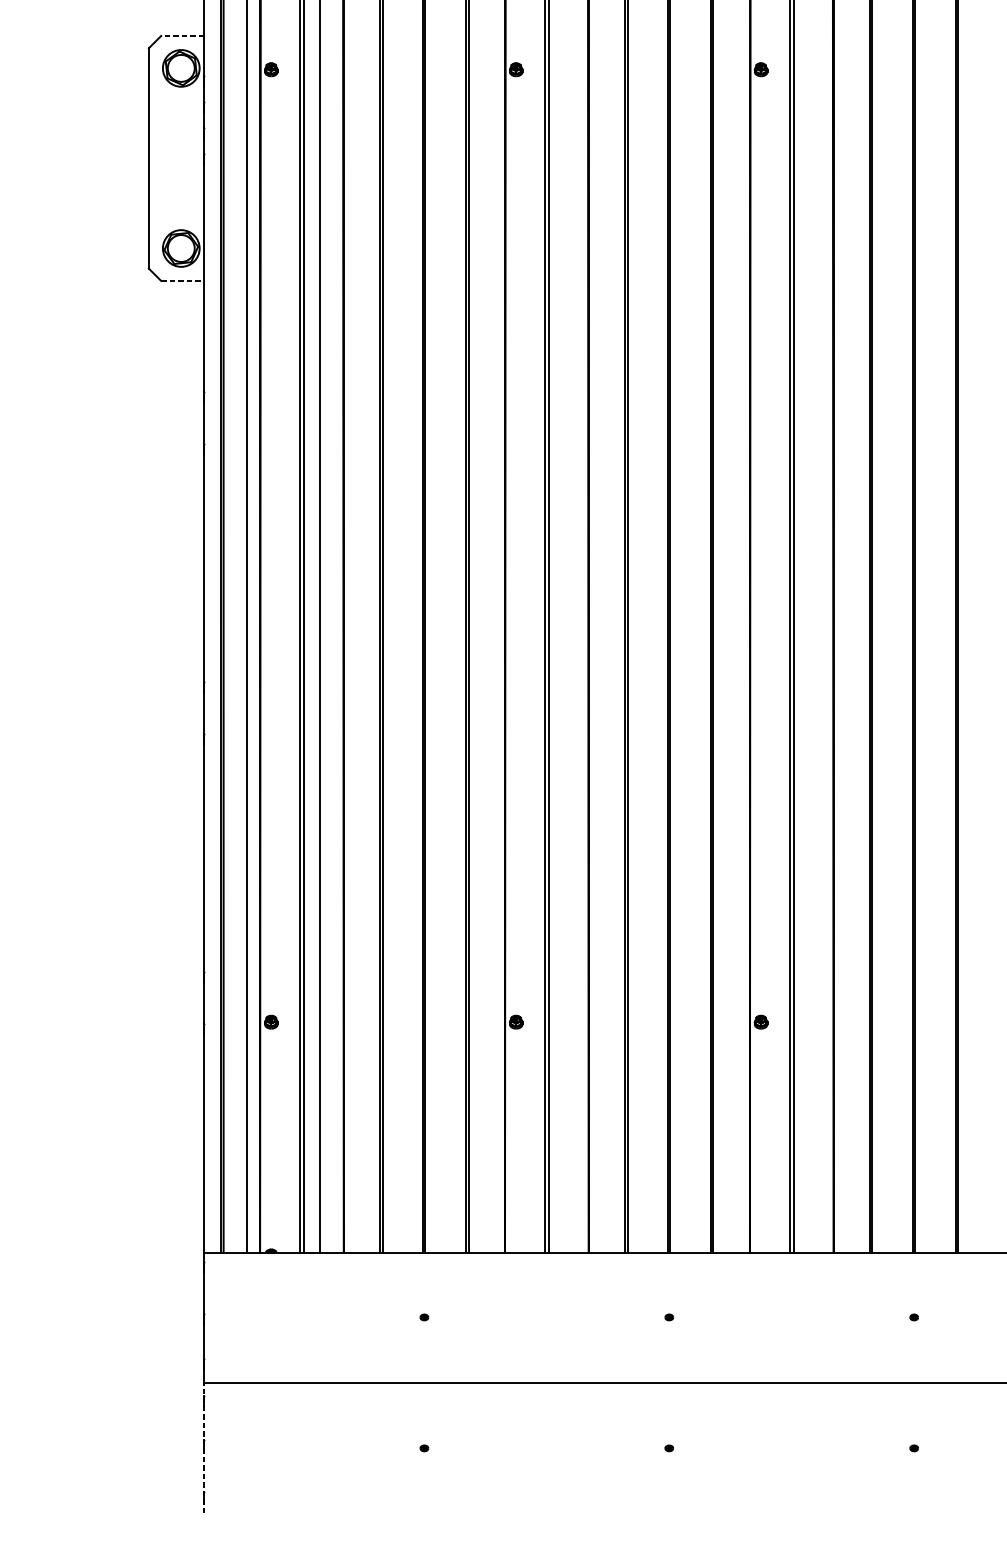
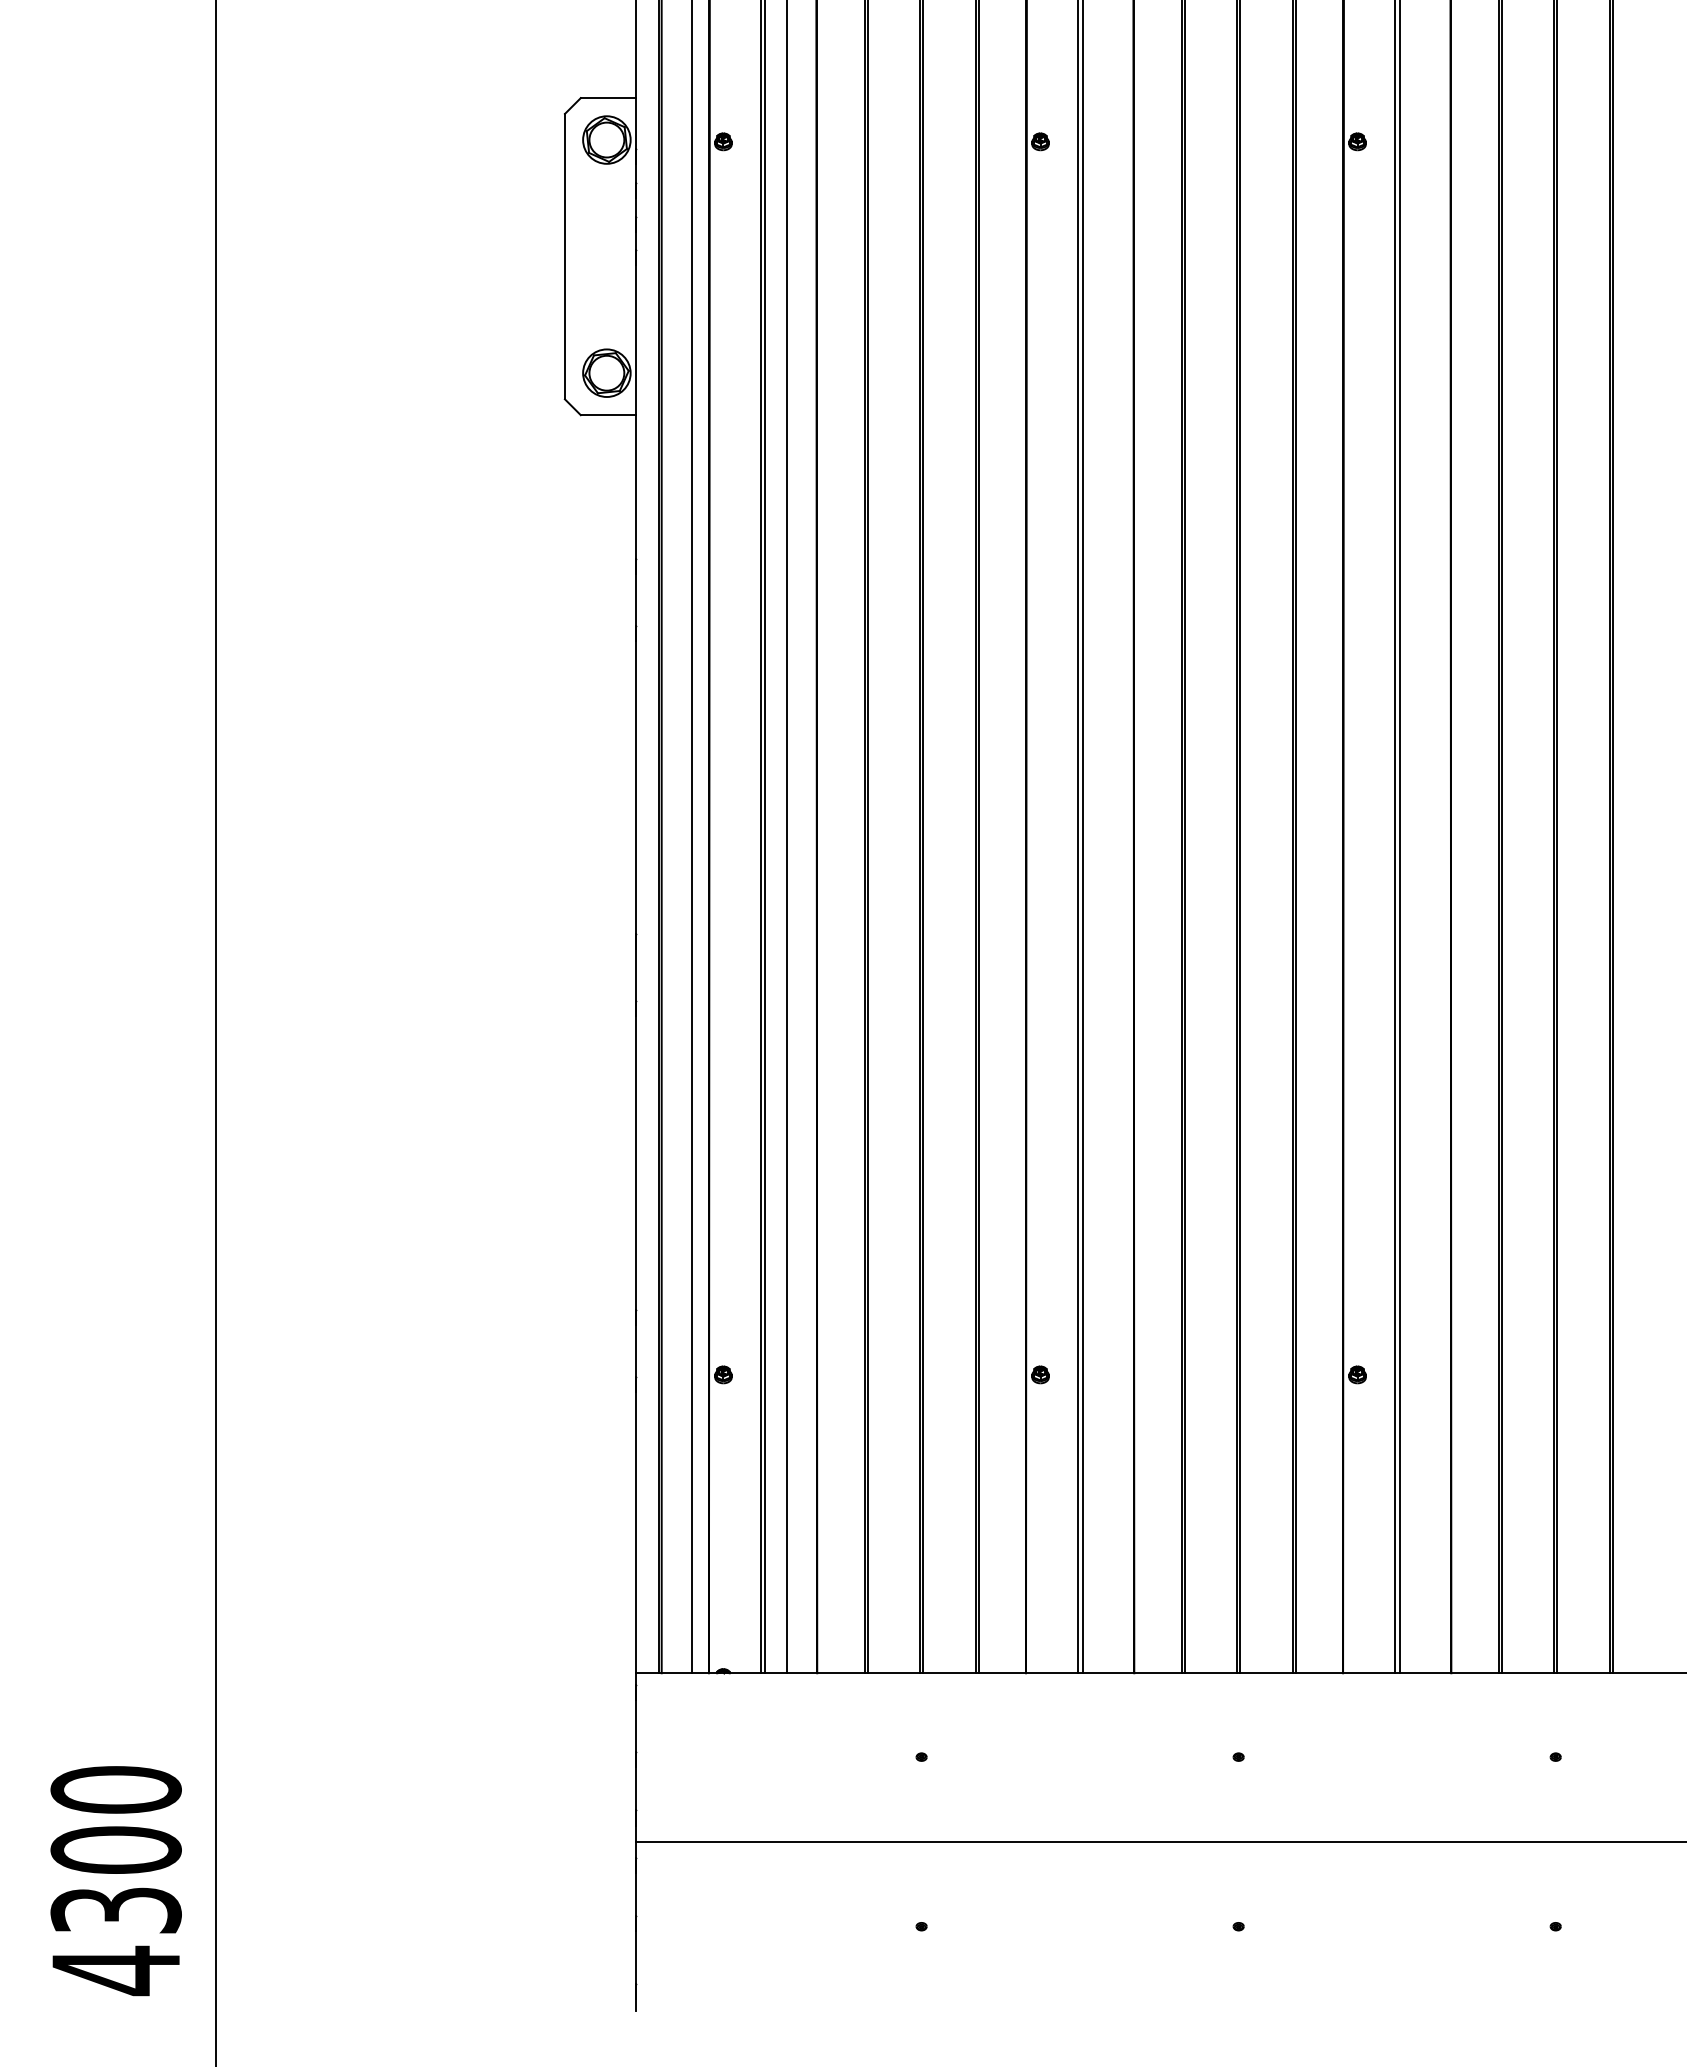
line: (182, 36) -> (608, 98), dashed -> solid
line: (182, 281) -> (608, 415), dashed -> solid
line: (204, 1447) -> (636, 1925), dashed -> solid

